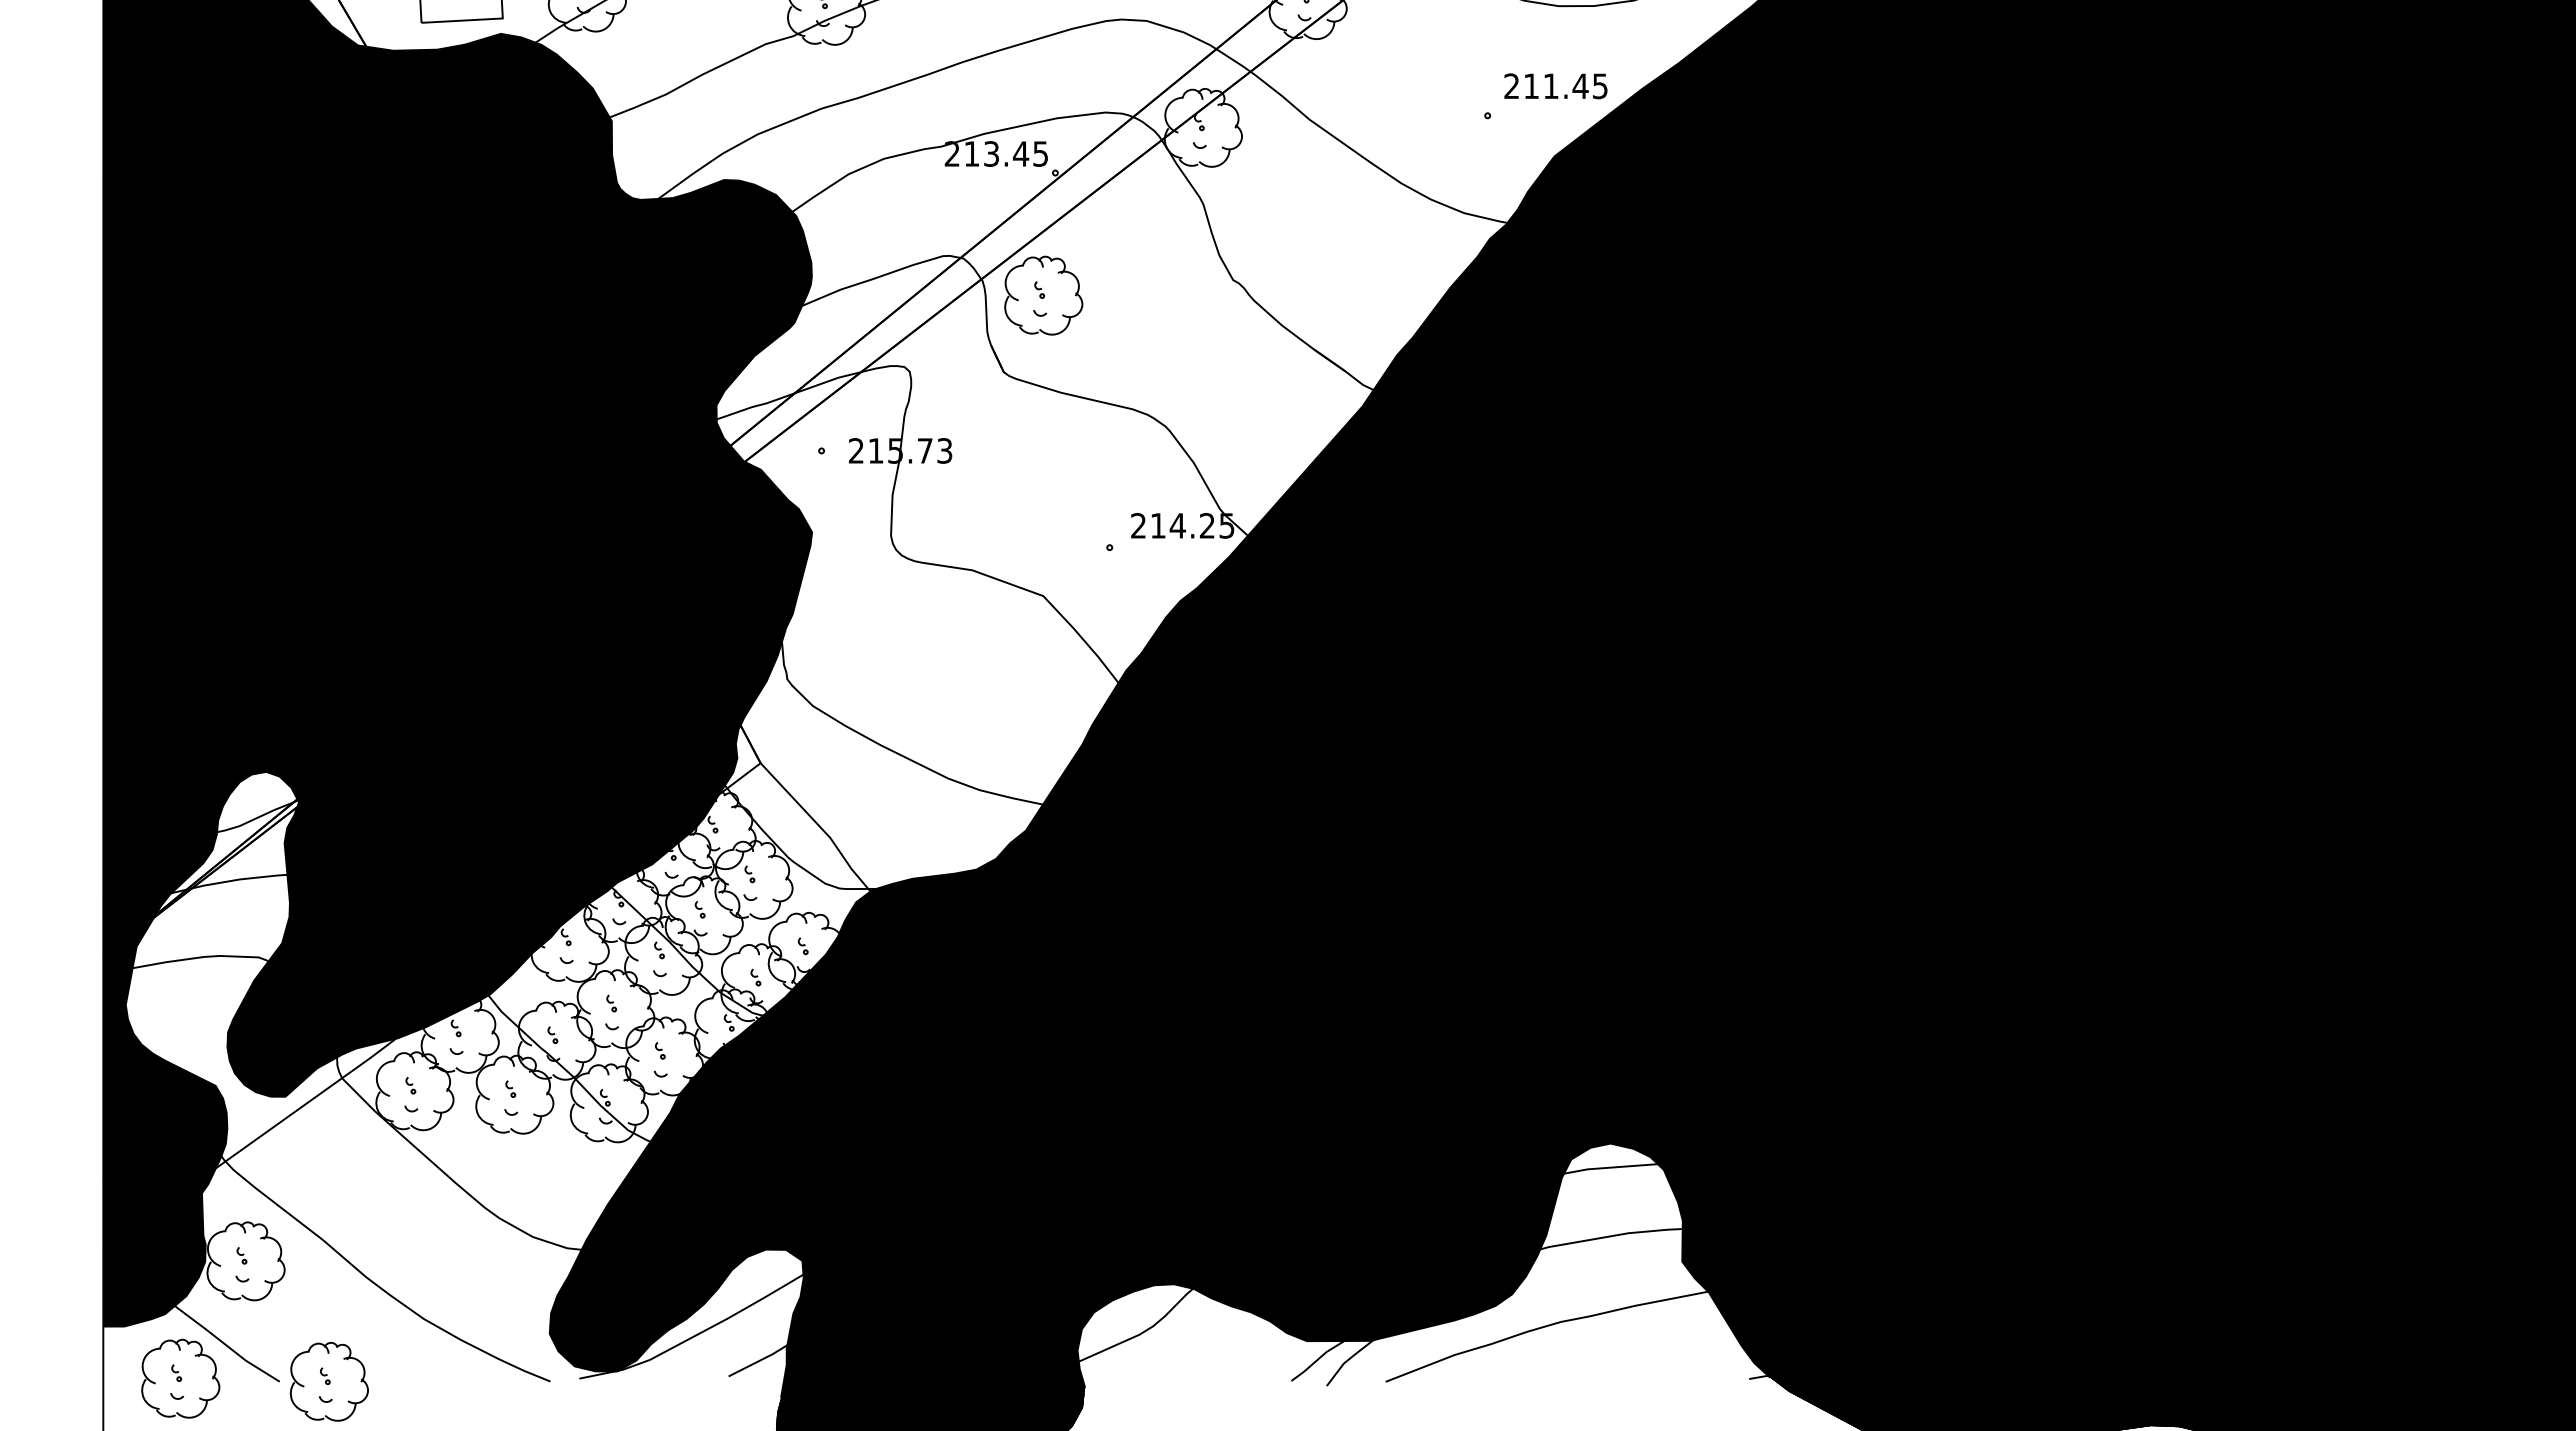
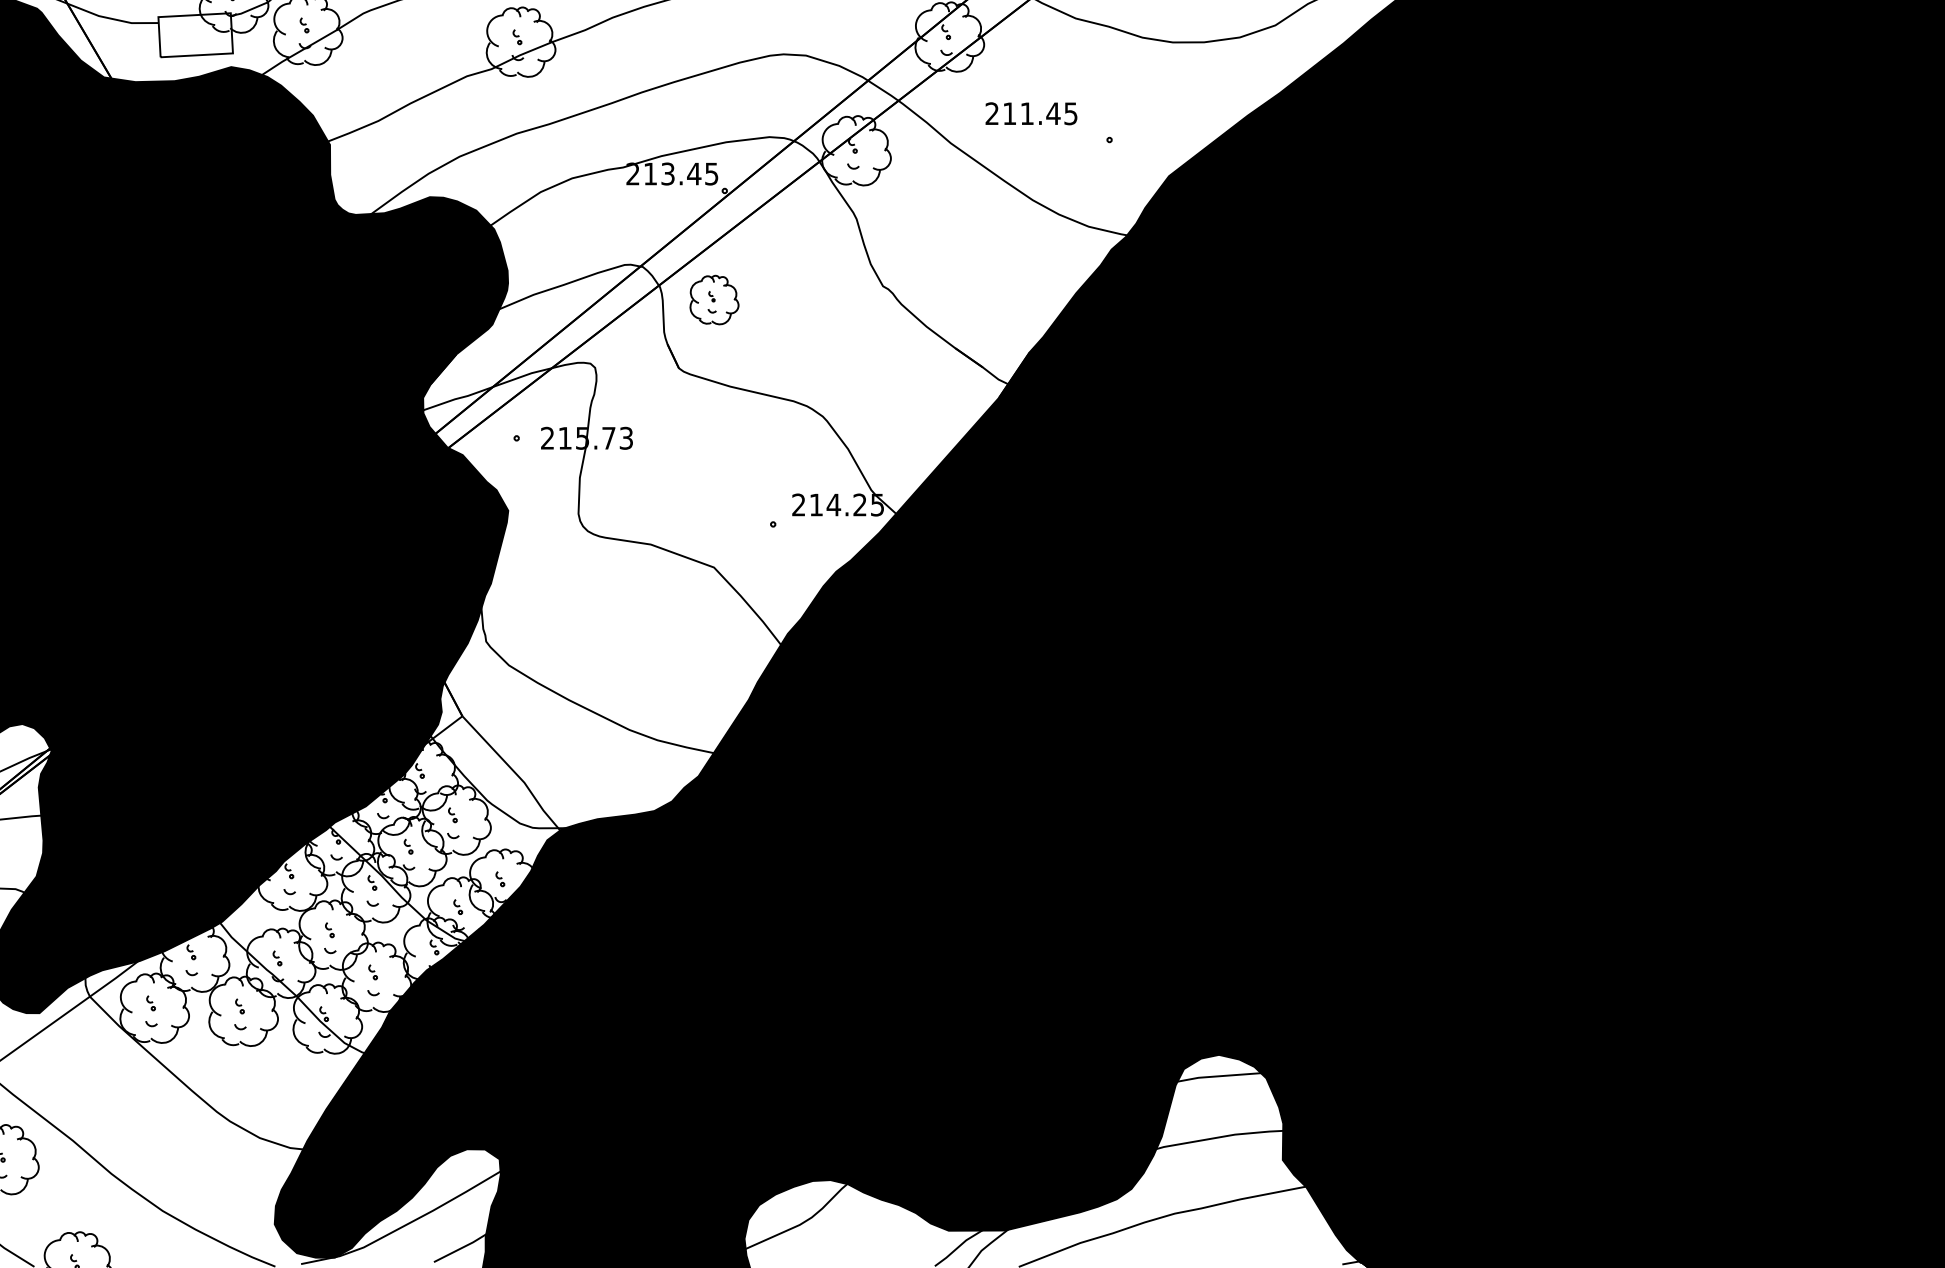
text: (1555, 86) -> (1031, 113), moved
part: (1043, 295) -> (714, 299), size x0.7

